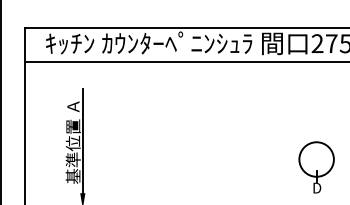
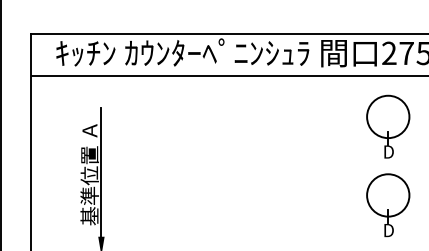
part: (316, 103) -> (388, 126), added

